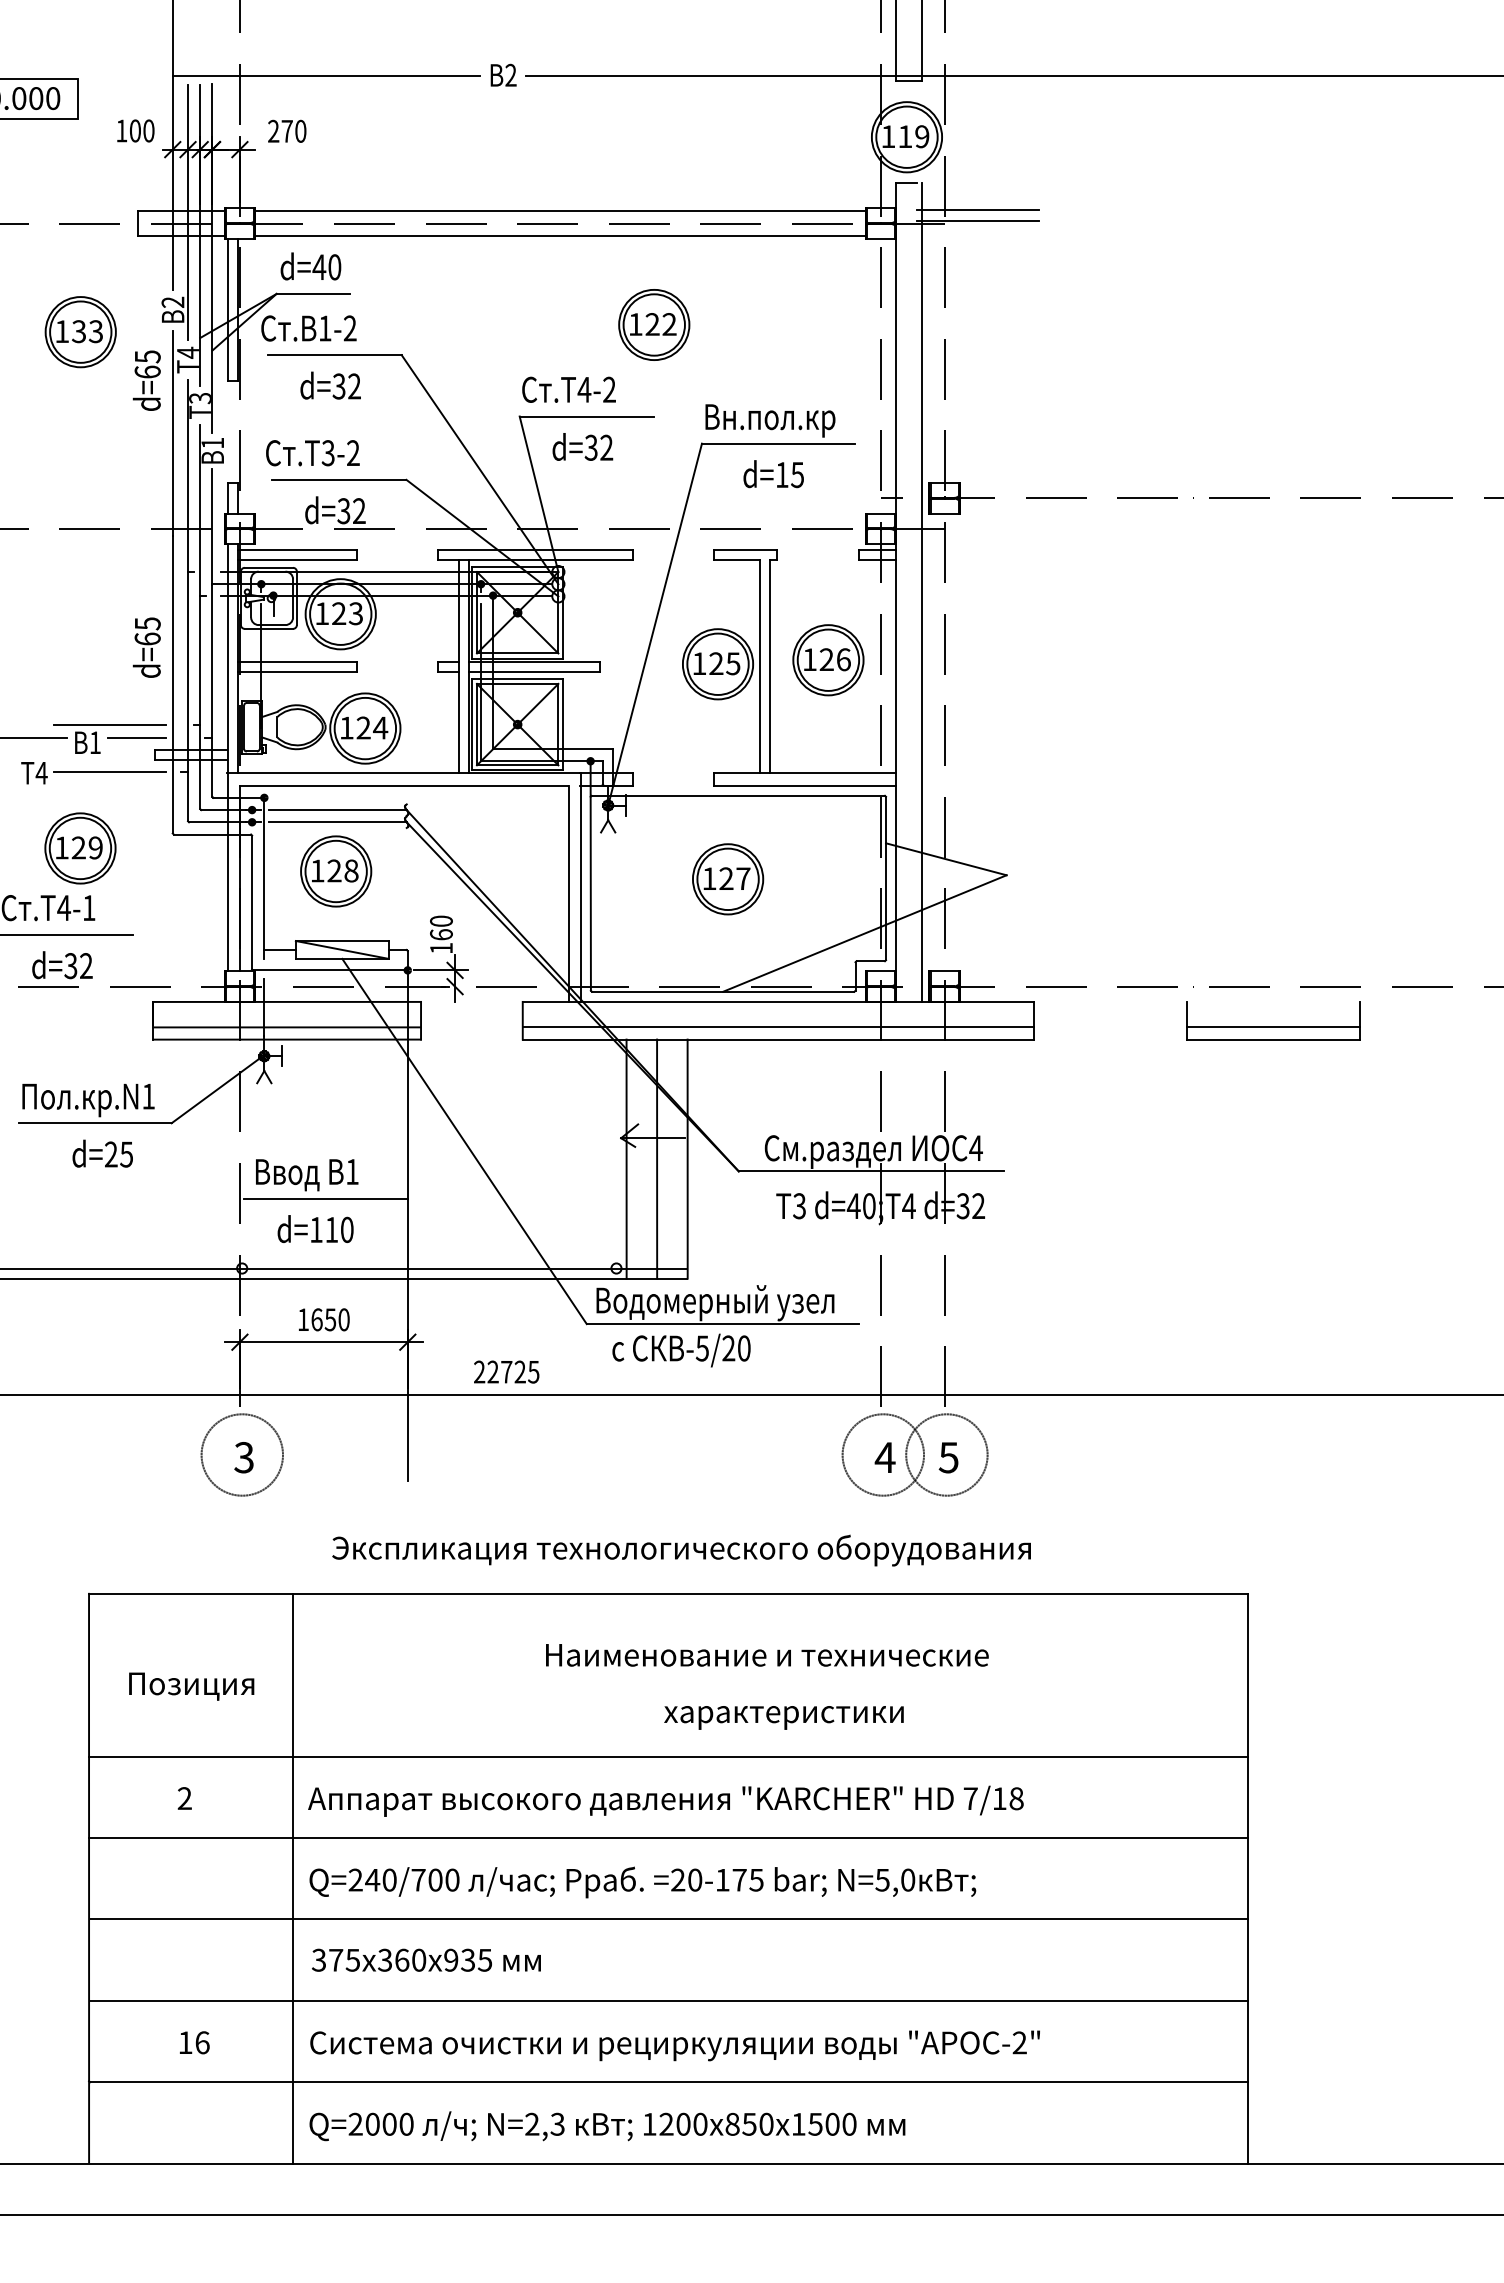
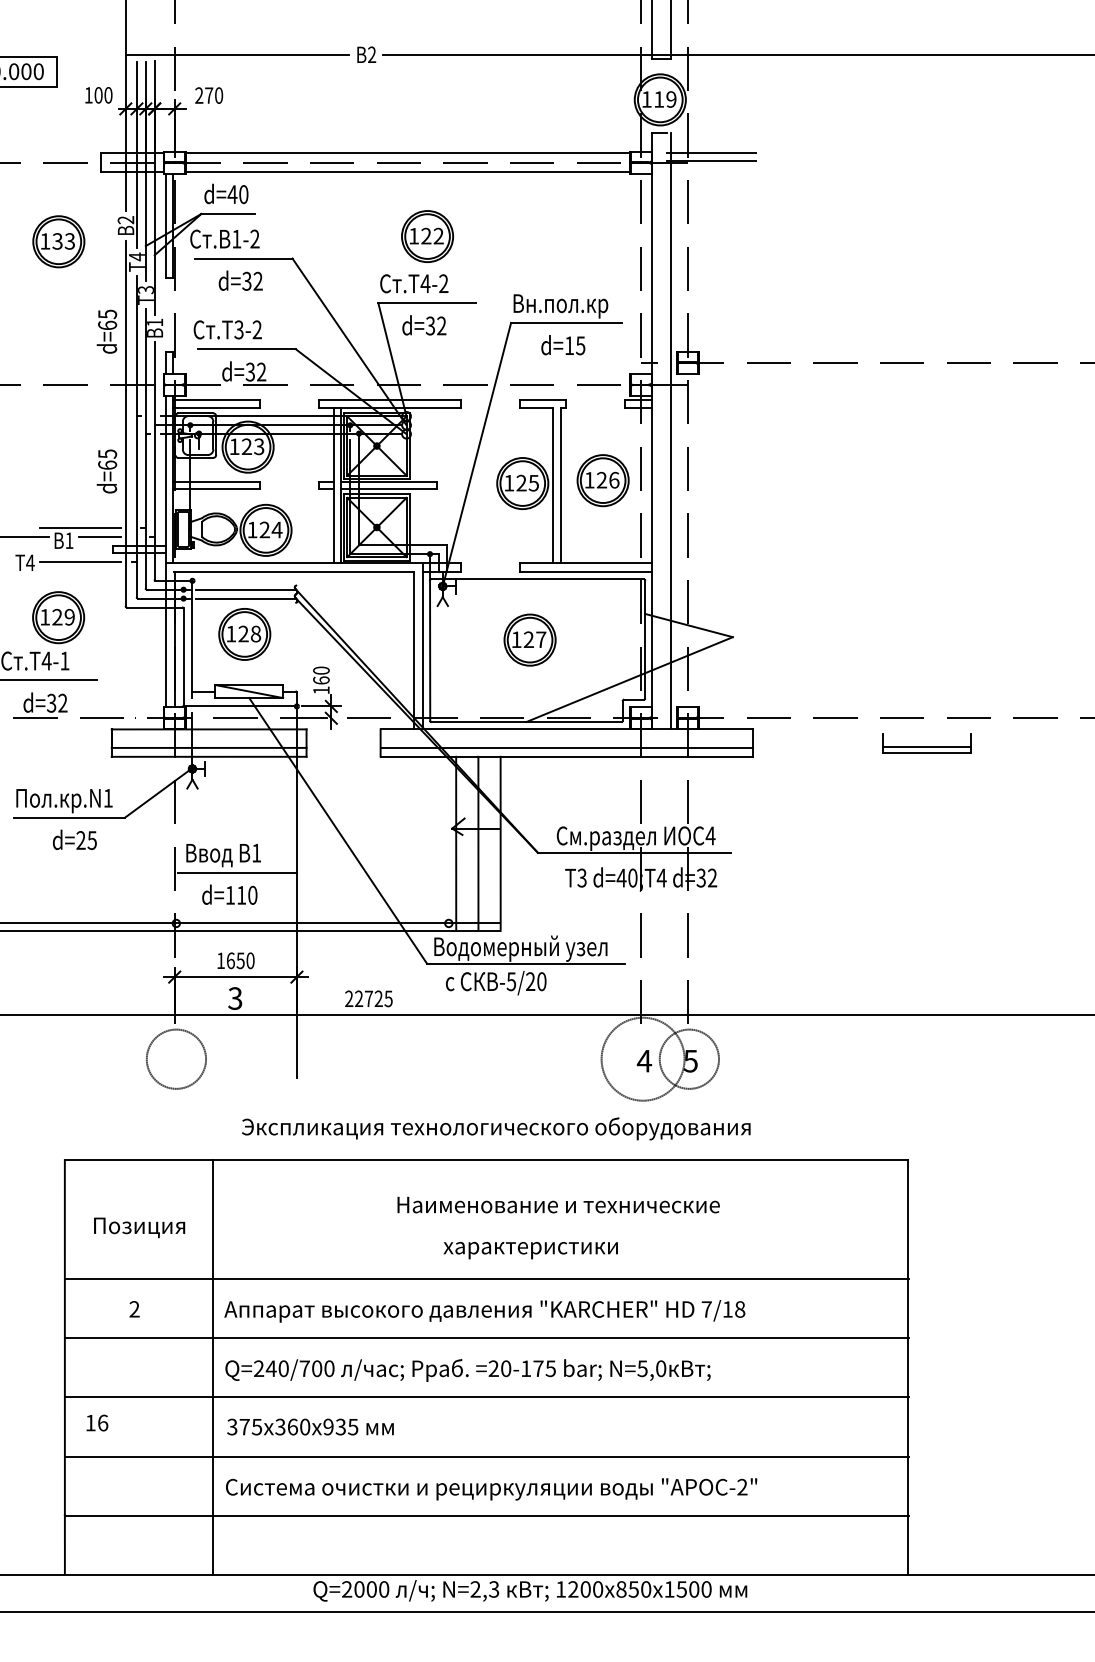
part: (654, 324) -> (427, 236), moved
text: (146, 380) -> (106, 331), moved
part: (1273, 1020) -> (927, 742), size x0.7
circle: (883, 1454) -> (643, 1058), size x1.4
text: (243, 1457) -> (234, 998), moved
text: (783, 1717) -> (530, 1250), moved
text: (194, 2042) -> (97, 1422), moved
text: (607, 2126) -> (530, 1591), moved

